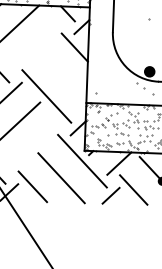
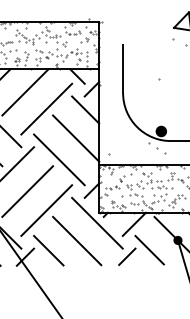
line: (35, 44) -> (46, 108), added
line: (64, 75) -> (76, 138), added
line: (32, 146) -> (46, 210), added

